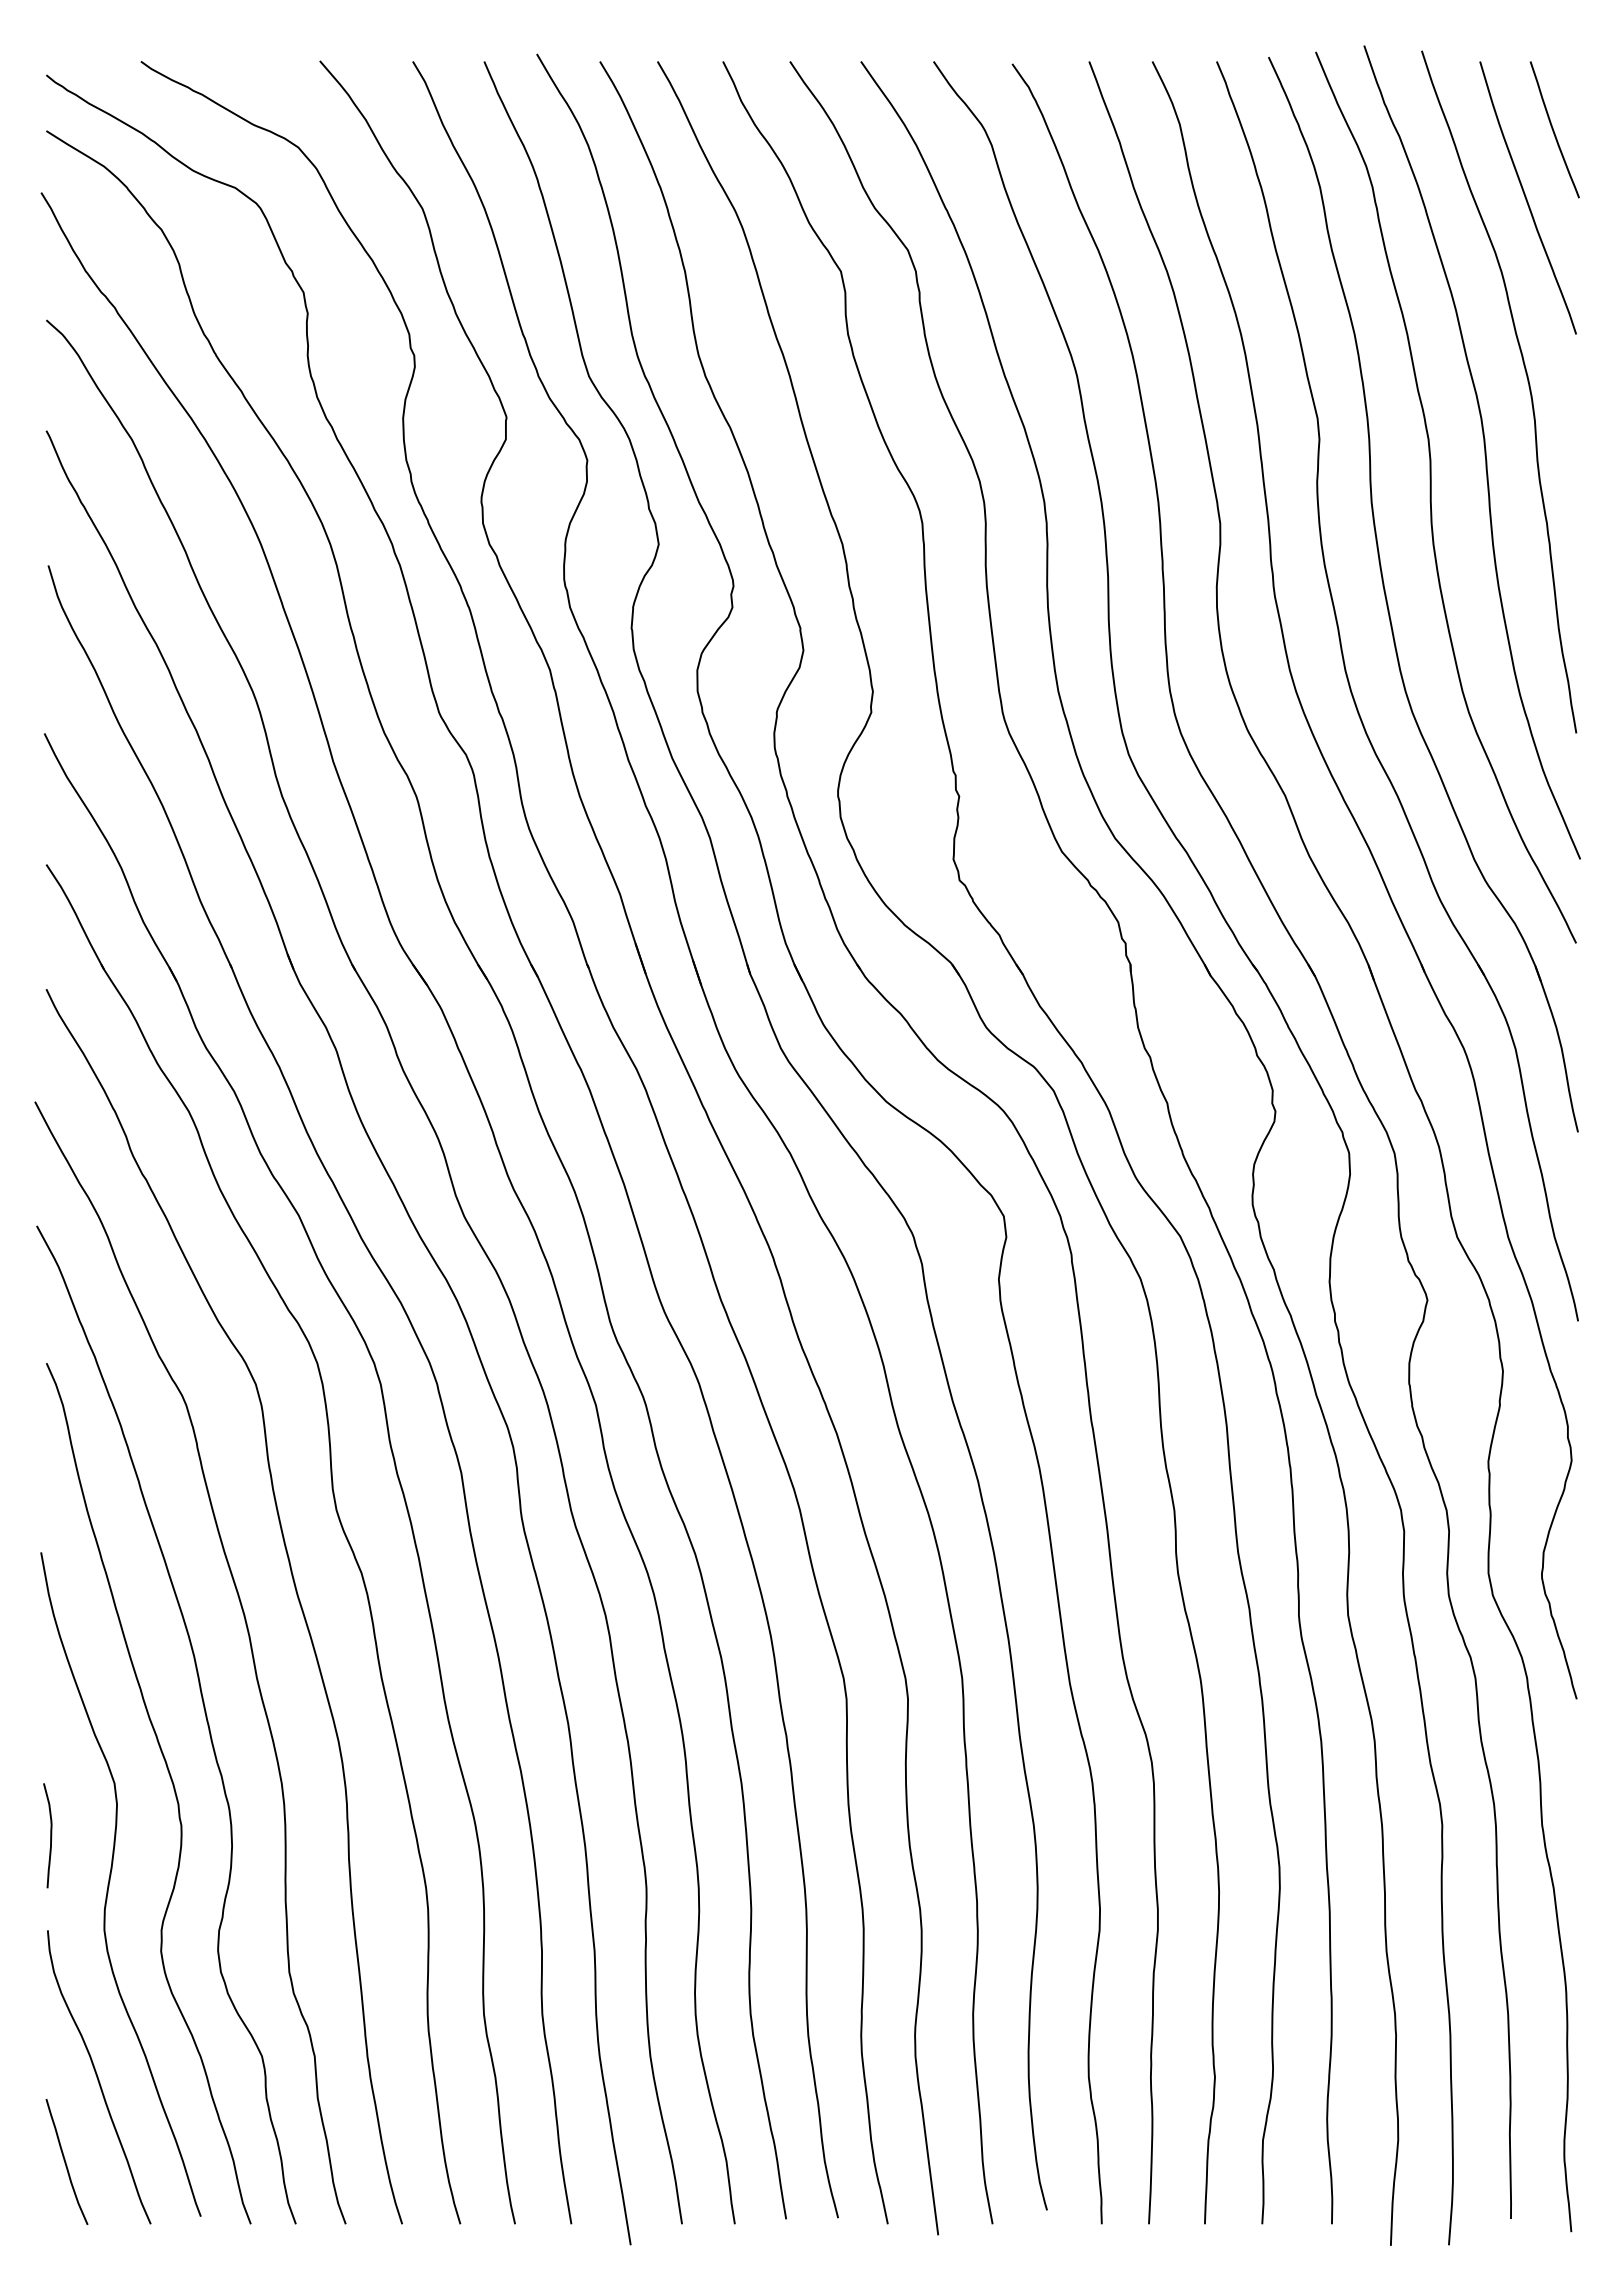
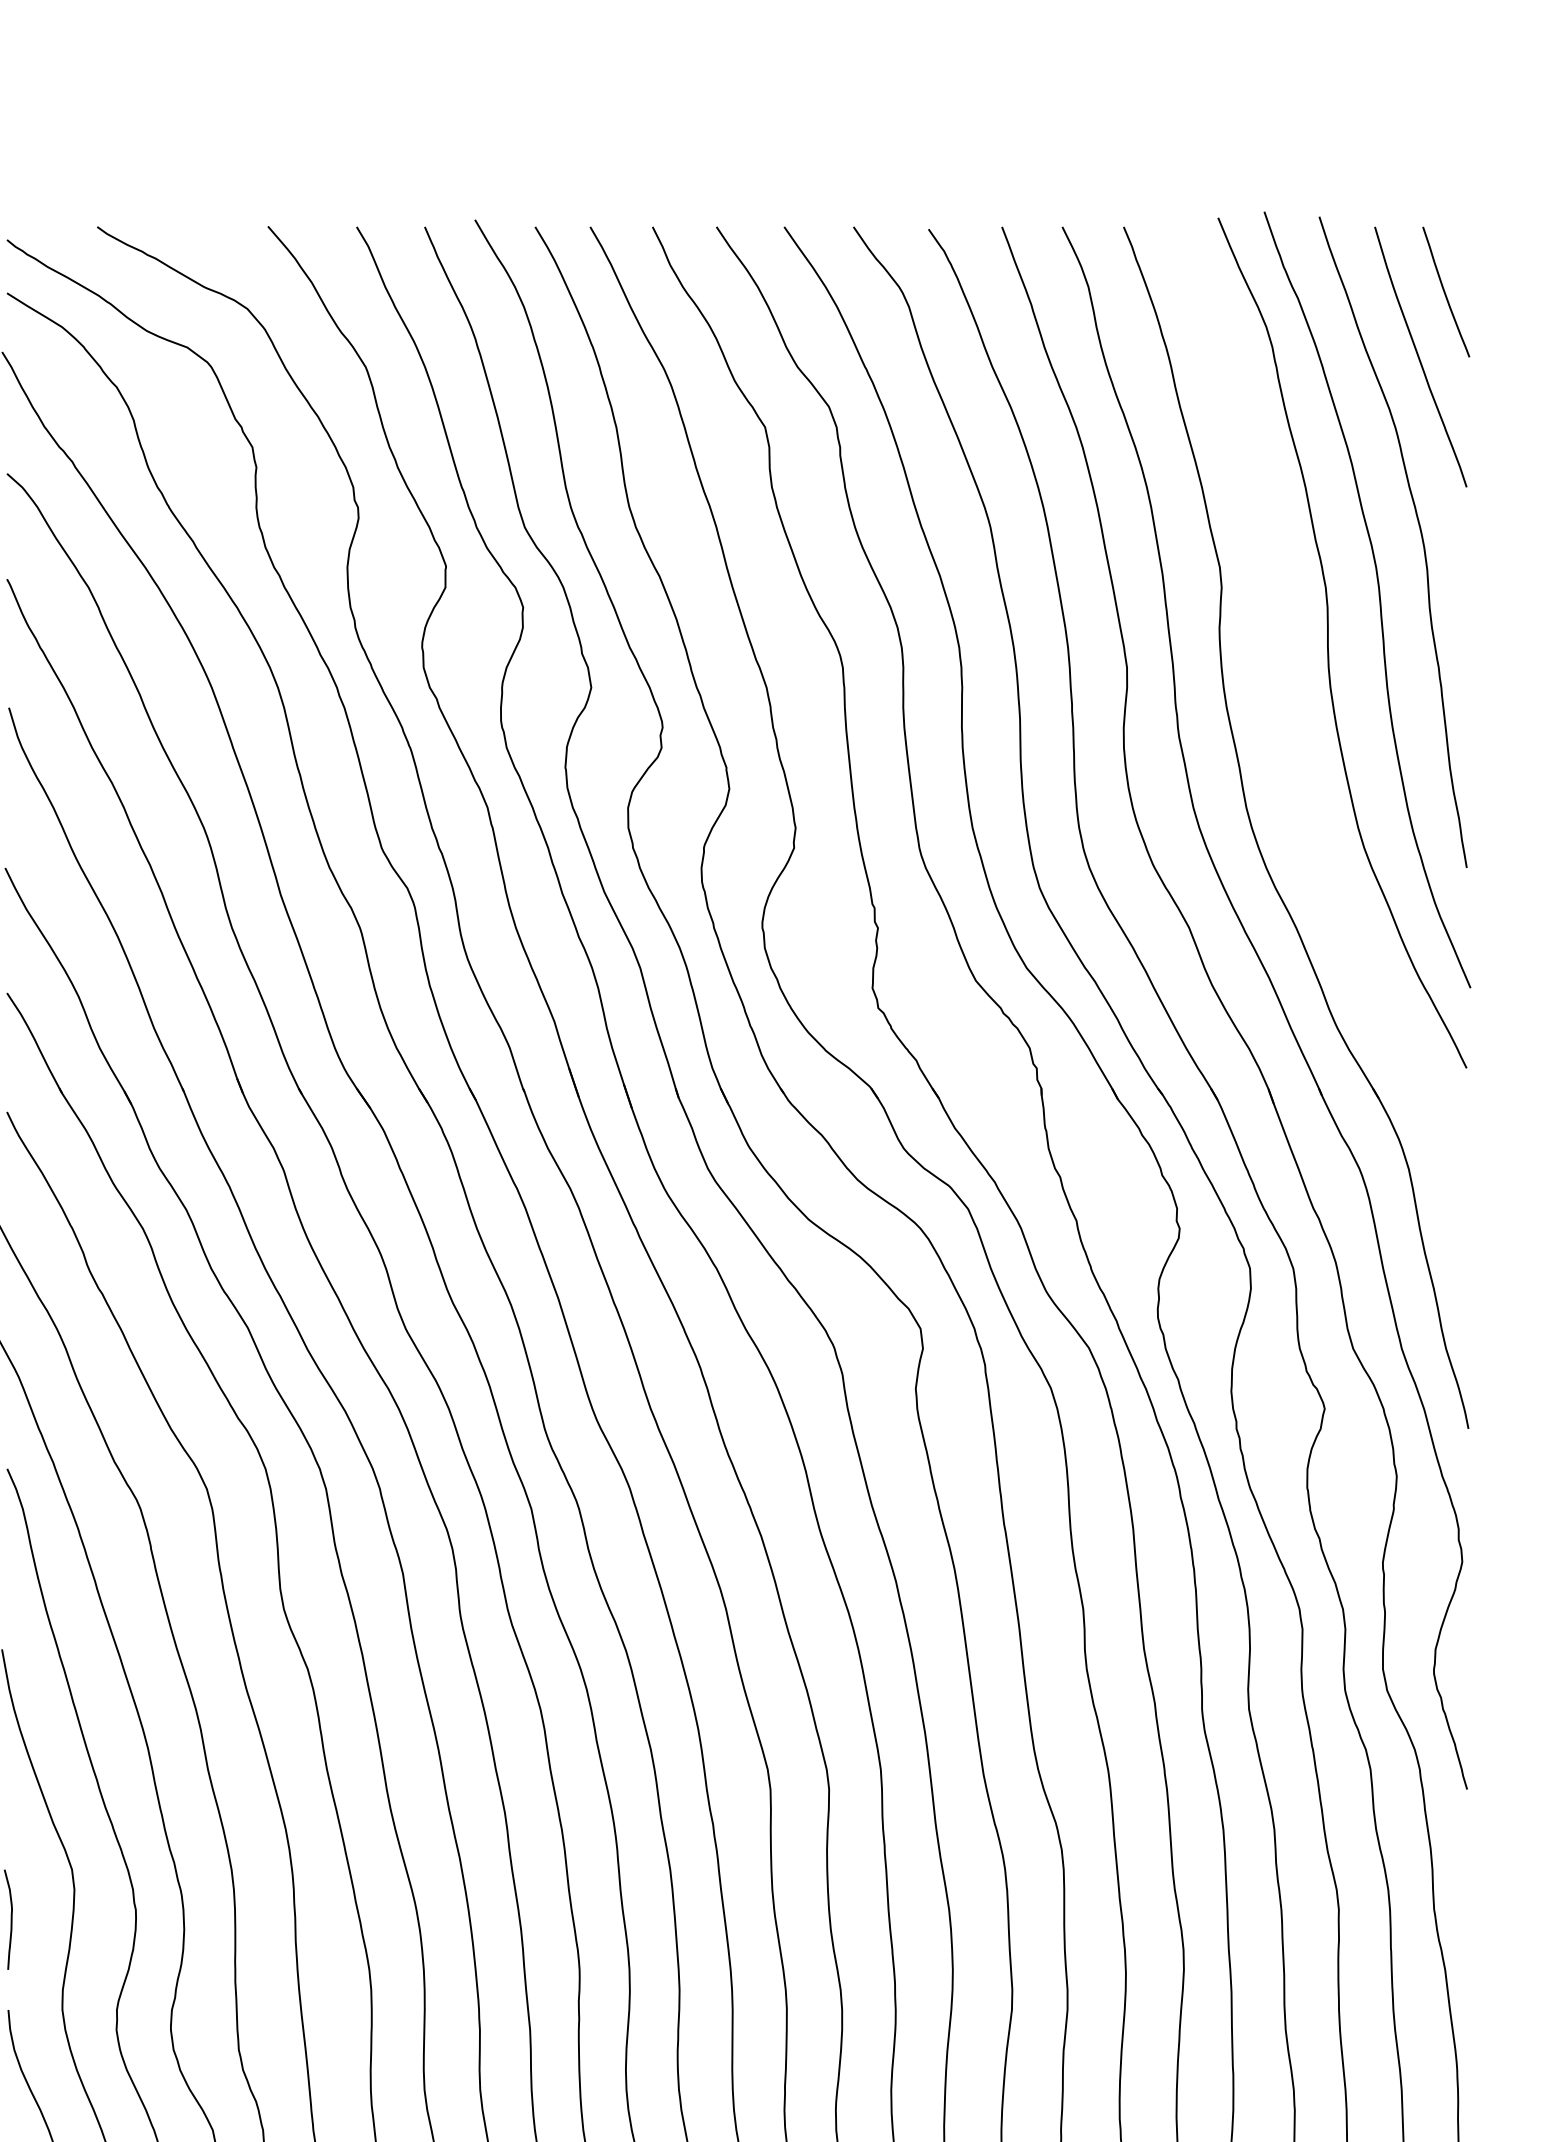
part: (1387, 599) -> (1286, 740), removed

